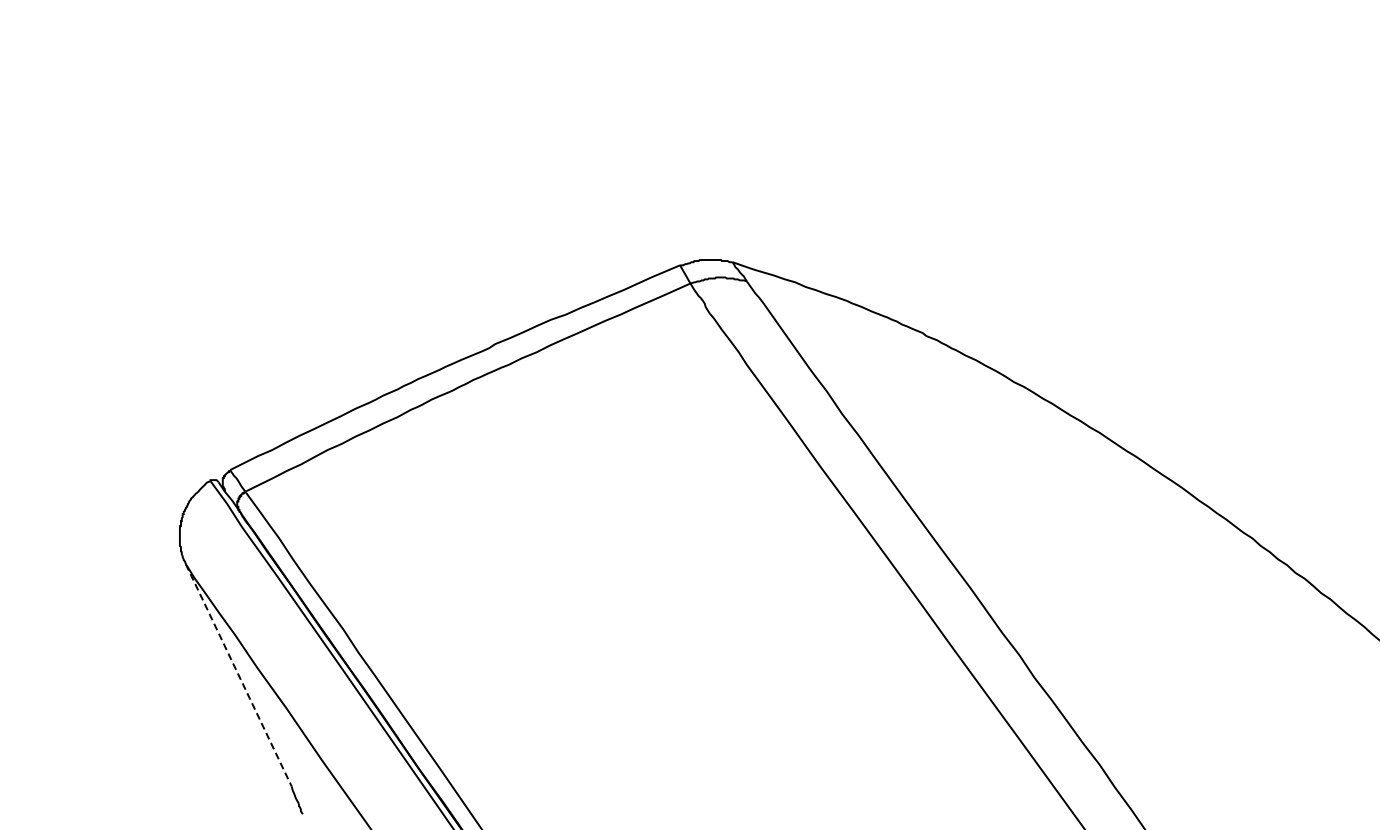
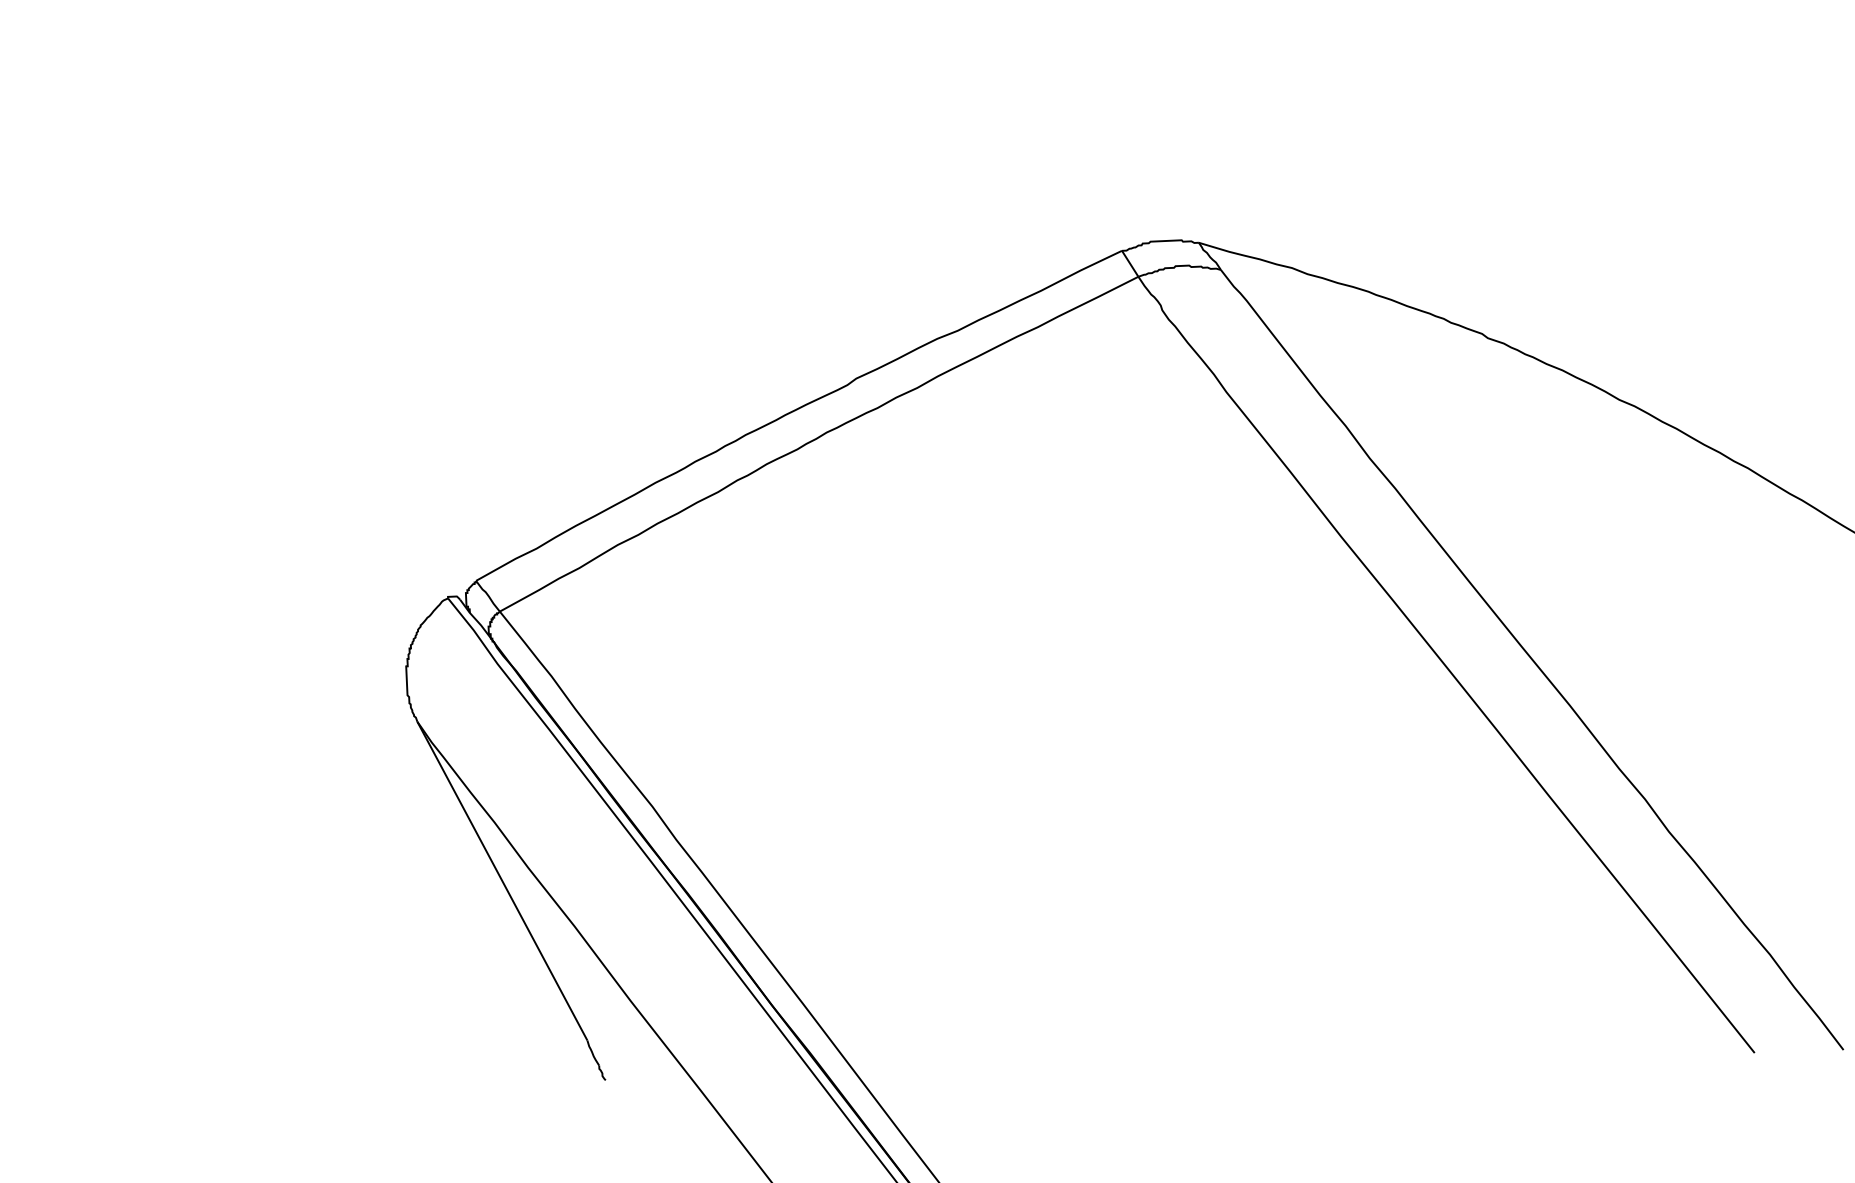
line: (238, 675) -> (502, 881), dashed -> solid

